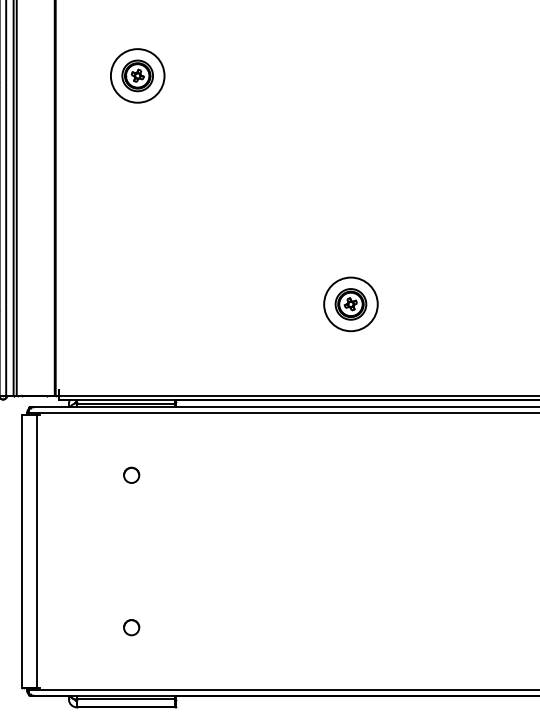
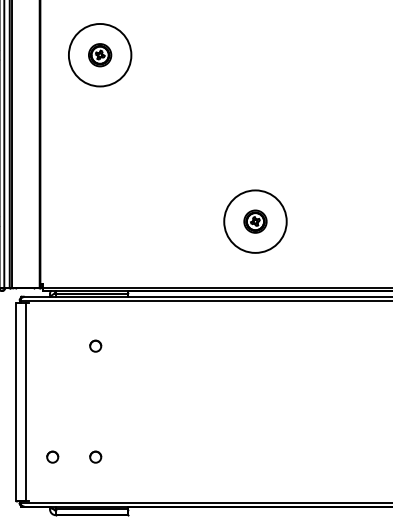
circle: (137, 75) -> (99, 54), size x1.6
circle: (350, 304) -> (255, 221), size x1.6
circle: (72, 627) -> (52, 457), added

